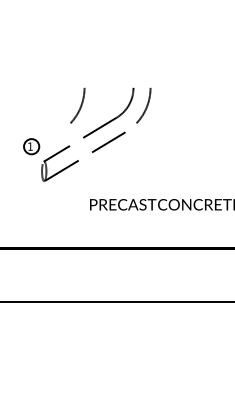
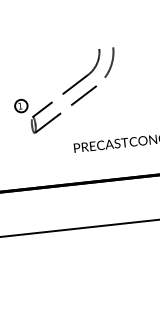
arc: (79, 107) -> (56, 69), removed

